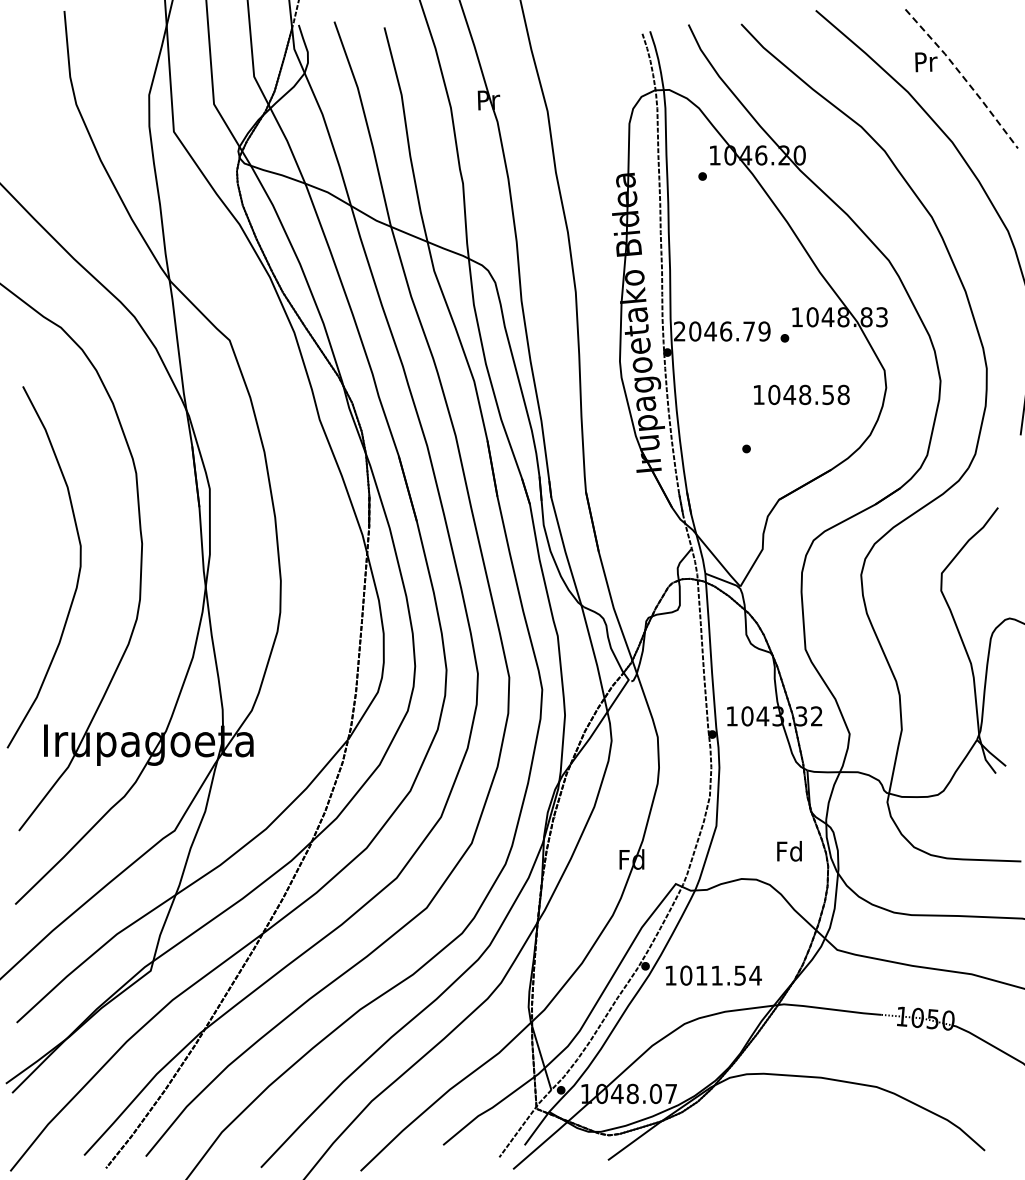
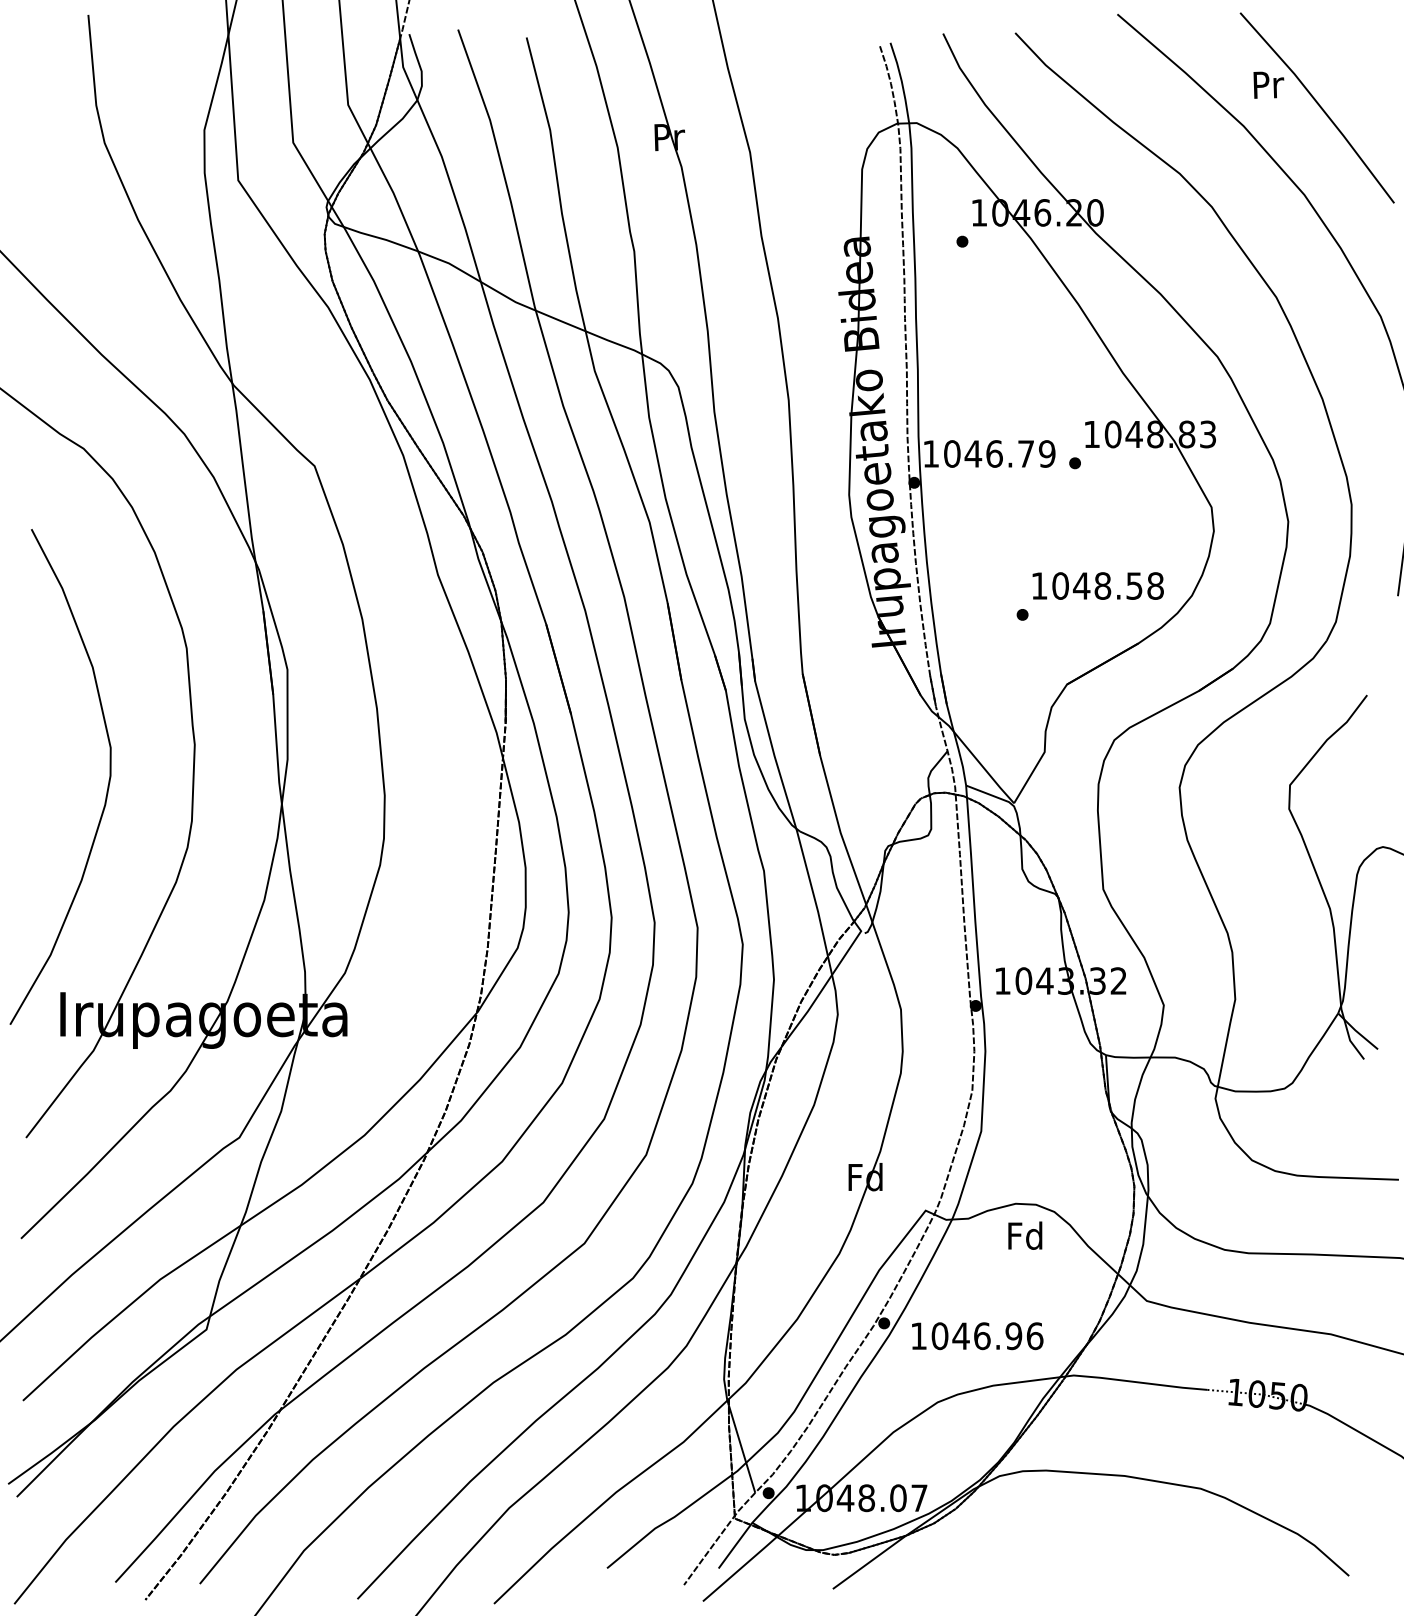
line: (963, 77) -> (1319, 106), dashed -> solid
text: (679, 331) -> (930, 453), 2046.79 -> 1046.79
text: (801, 394) -> (1097, 585), moved
text: (789, 851) -> (1025, 1236), moved
text: (728, 975) -> (997, 1335), 1011.54 -> 1046.96

